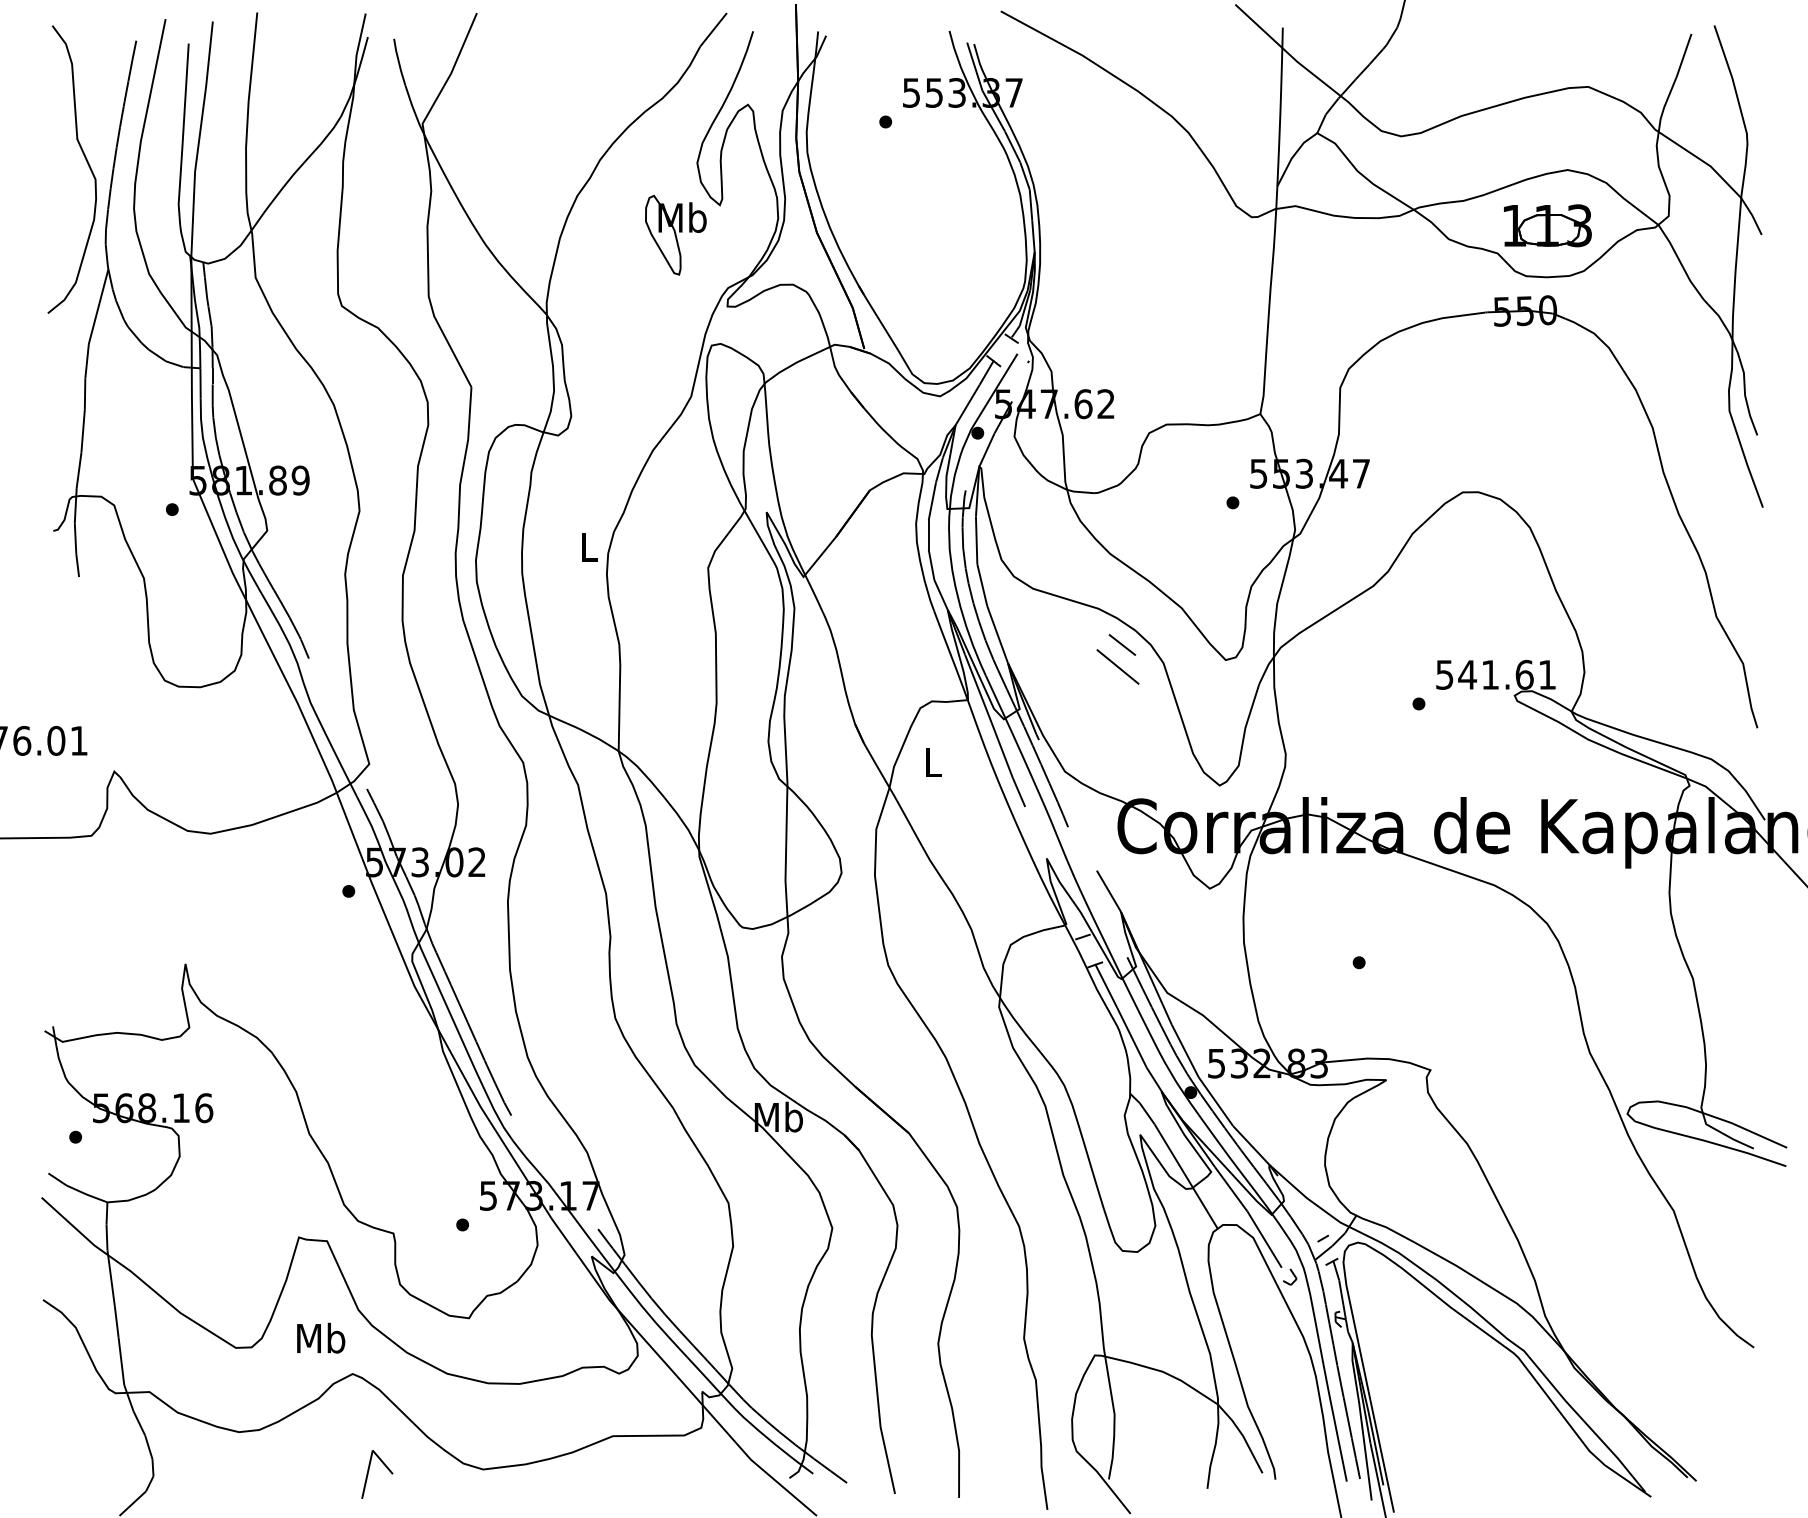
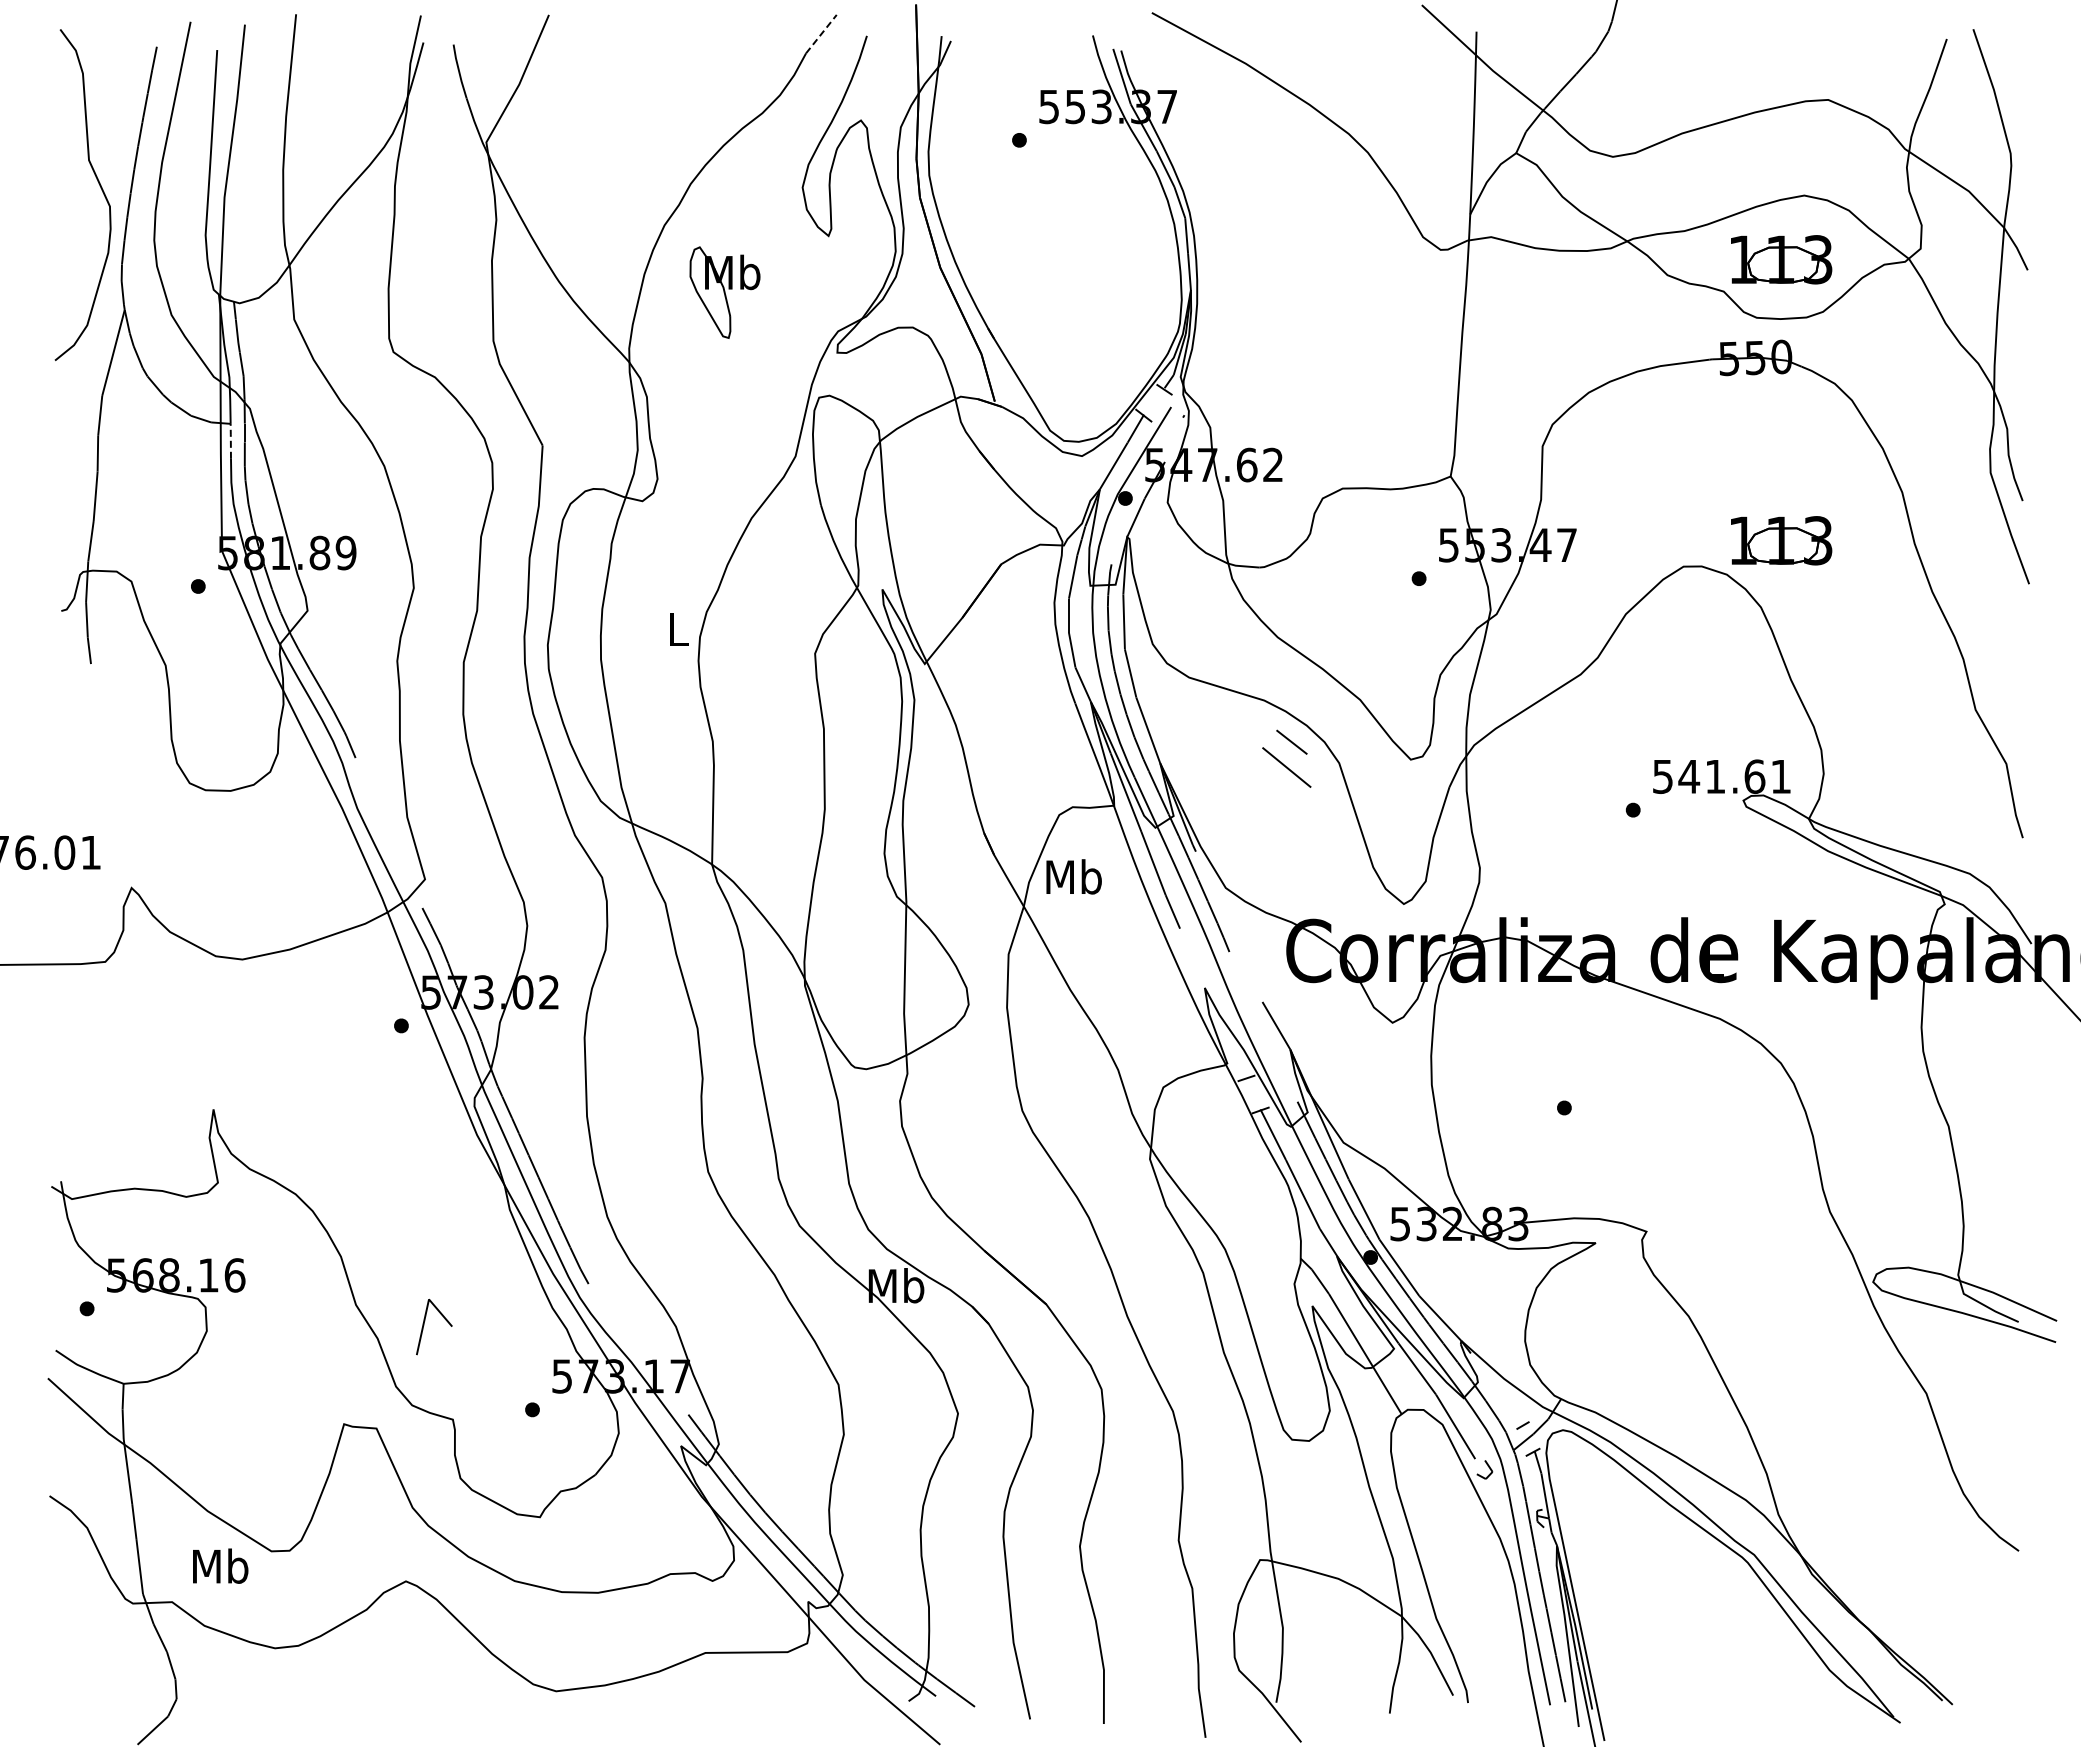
line: (713, 30) -> (821, 34), solid -> dashed
part: (675, 235) -> (724, 292), moved
line: (200, 381) -> (230, 439), solid -> dashed
part: (1547, 469) -> (1781, 540), added
text: (932, 761) -> (1073, 876), L -> Mb
text: (321, 1337) -> (220, 1565), moved
line: (368, 1473) -> (424, 1325), moved

